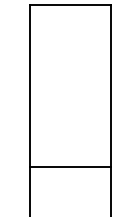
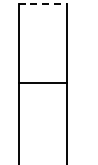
line: (71, 4) -> (43, 4), solid -> dashed
line: (69, 167) -> (42, 83), moved

